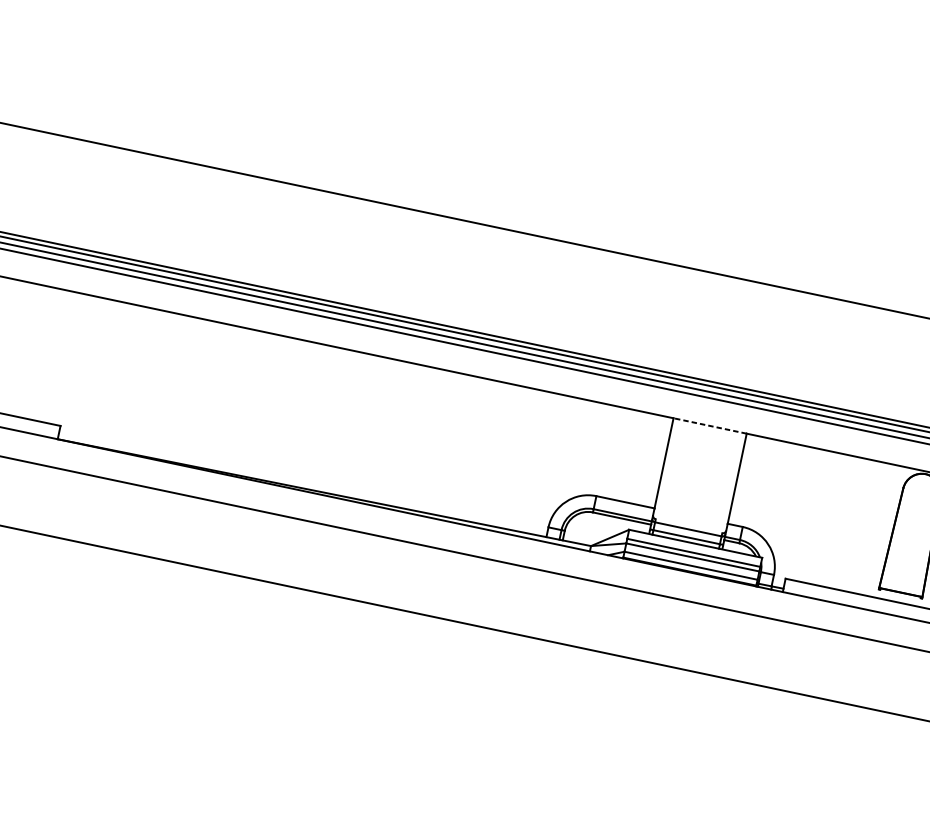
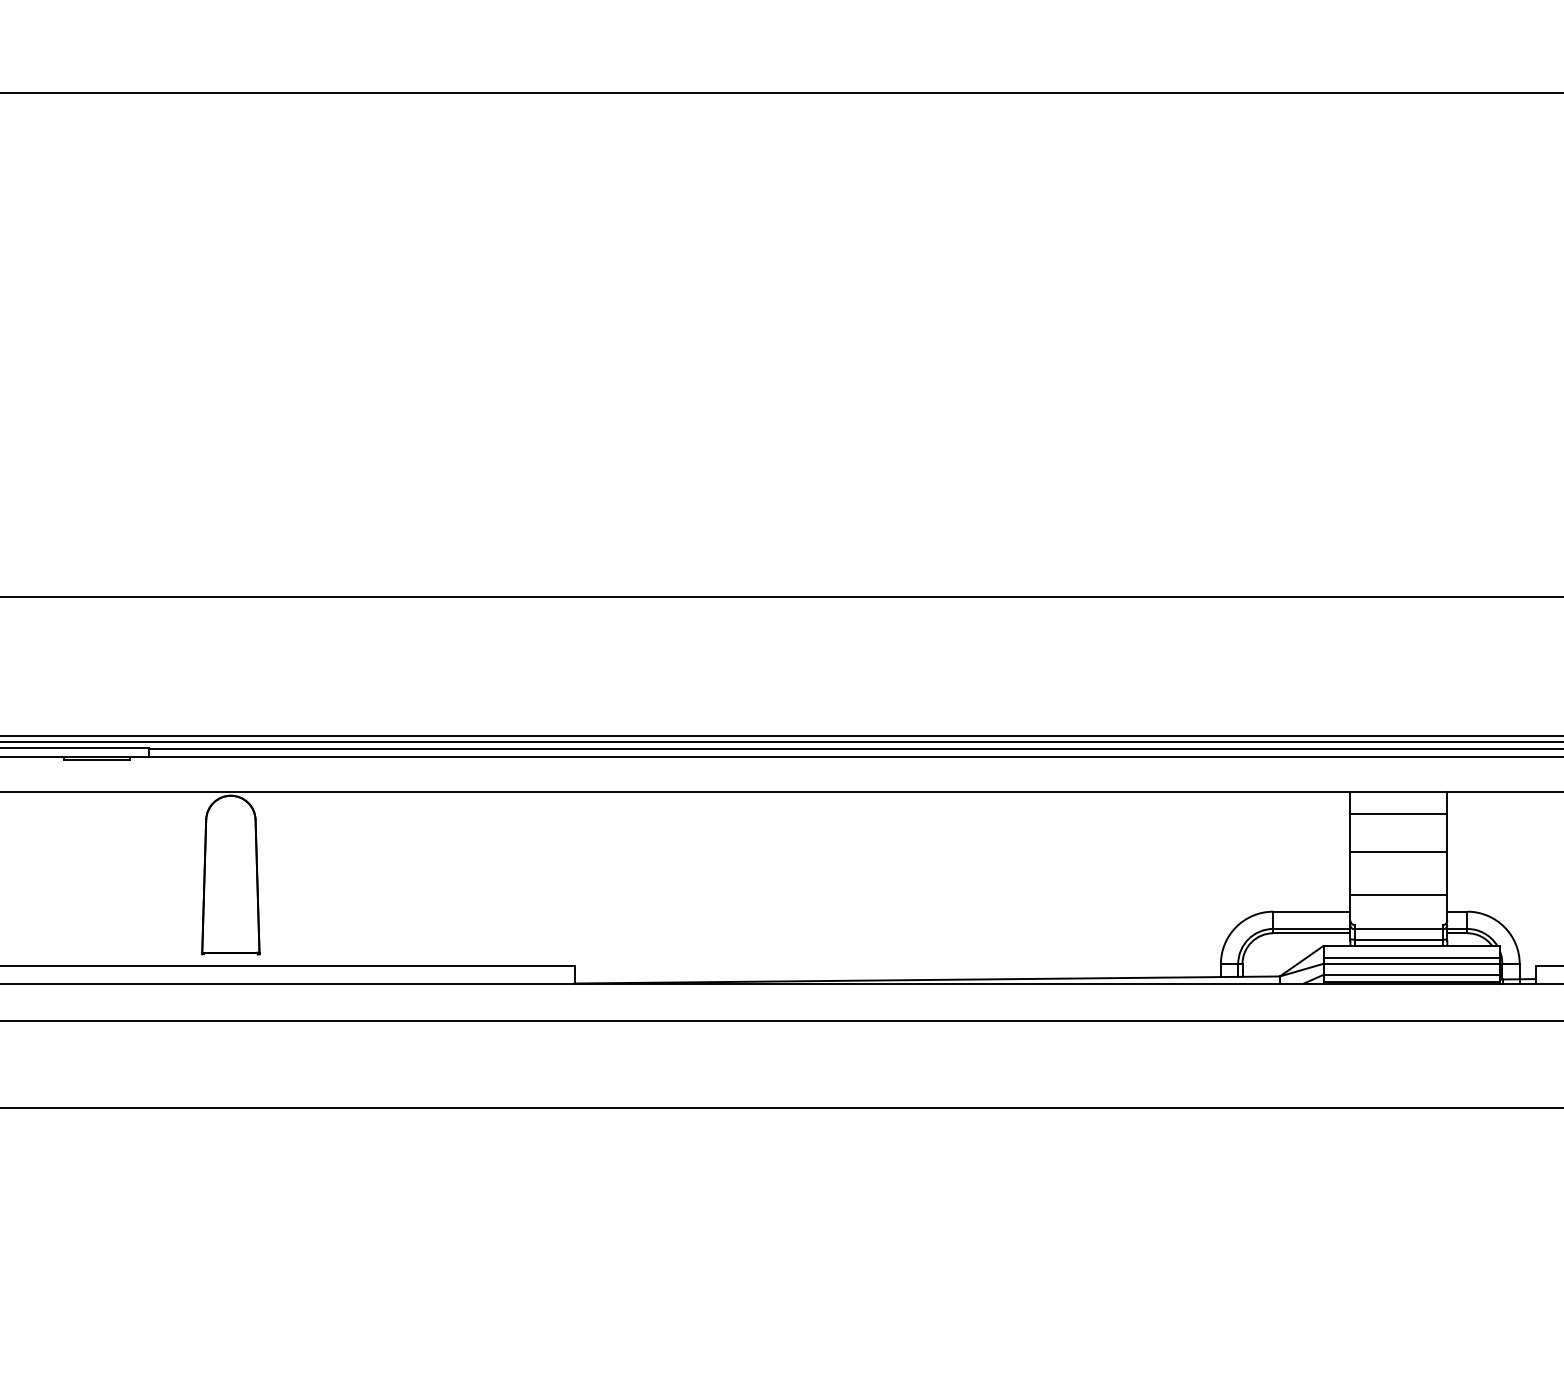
line: (709, 426) -> (1398, 792), dashed -> solid
line: (706, 441) -> (1398, 813), added
line: (700, 471) -> (1398, 852), added
line: (693, 503) -> (1398, 895), added

